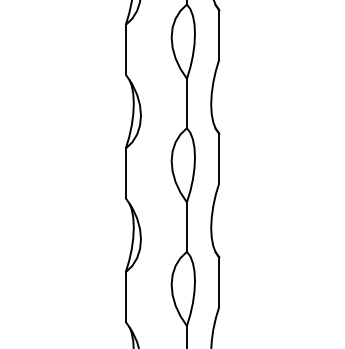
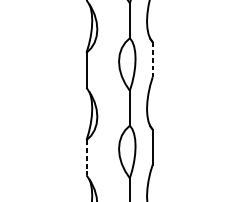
line: (219, 158) -> (152, 59), solid -> dashed
line: (125, 297) -> (86, 158), solid -> dashed

